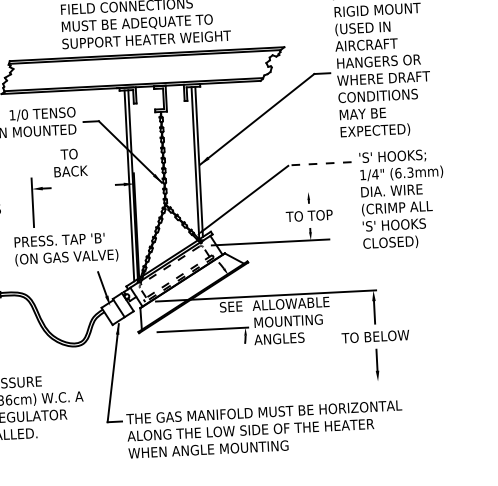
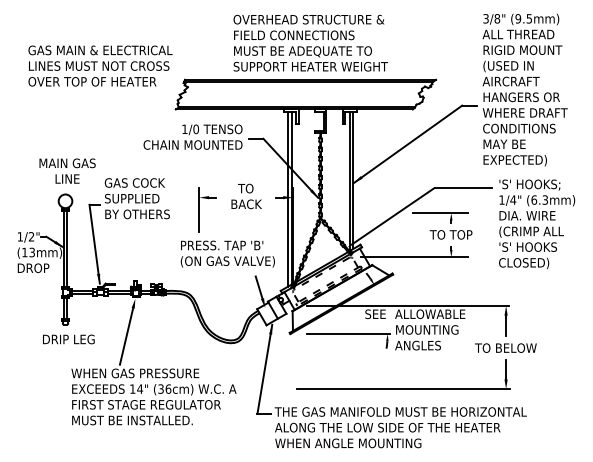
text: (70, 162) -> (246, 196), moved
line: (320, 163) -> (463, 187), dashed -> solid
line: (296, 193) -> (440, 213), added
line: (265, 387) -> (403, 389), added

